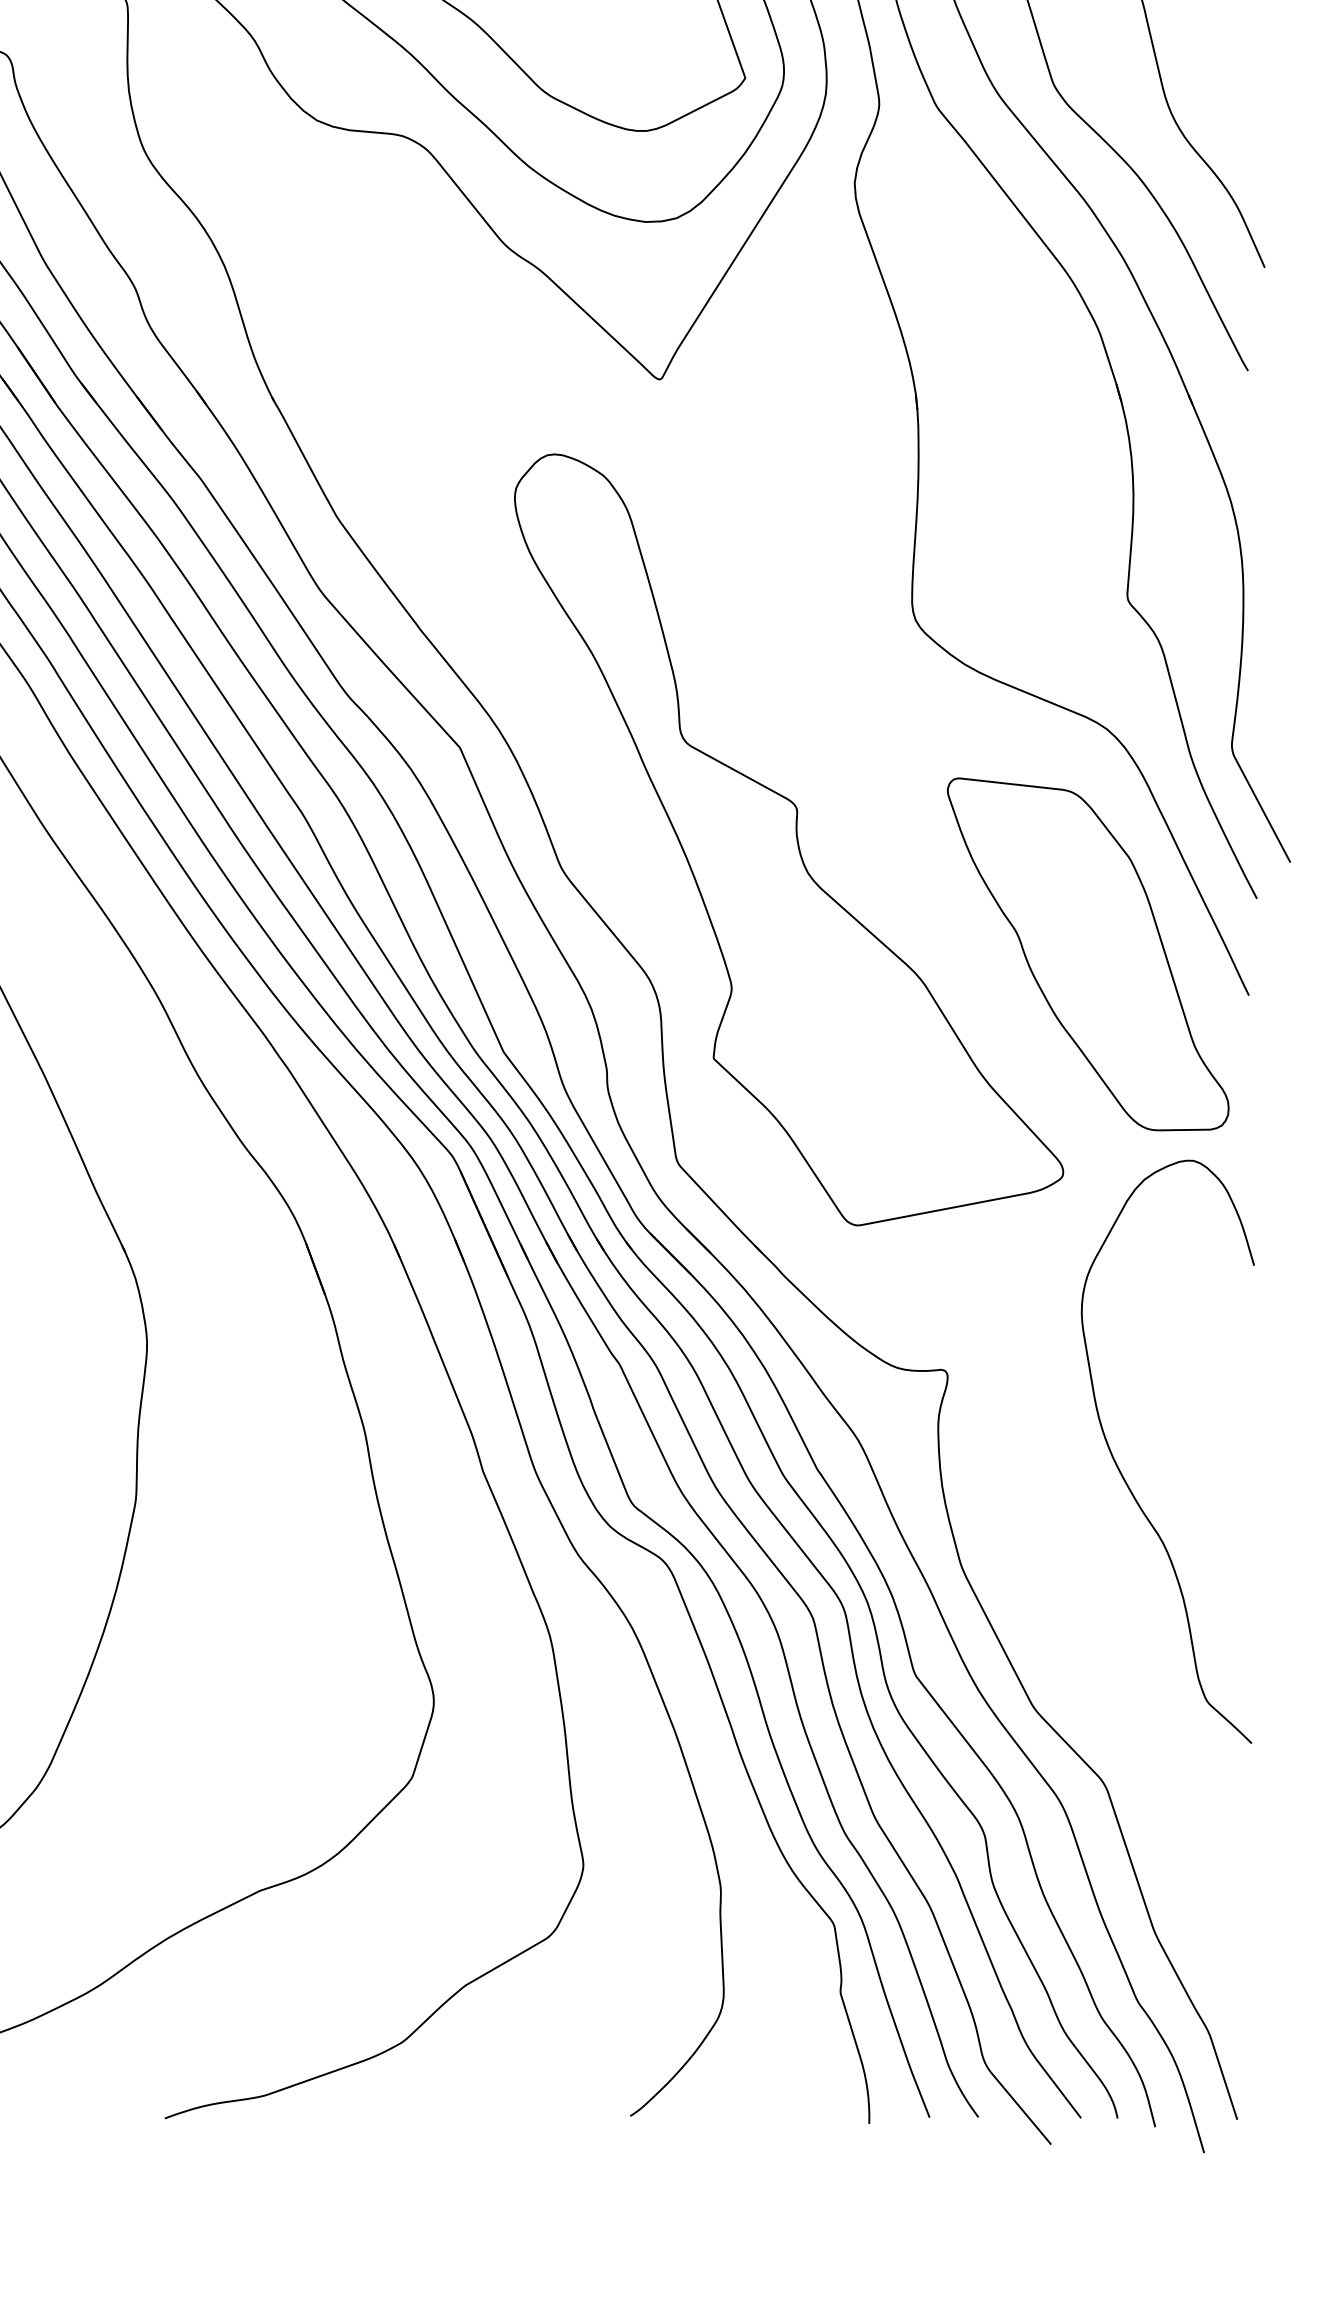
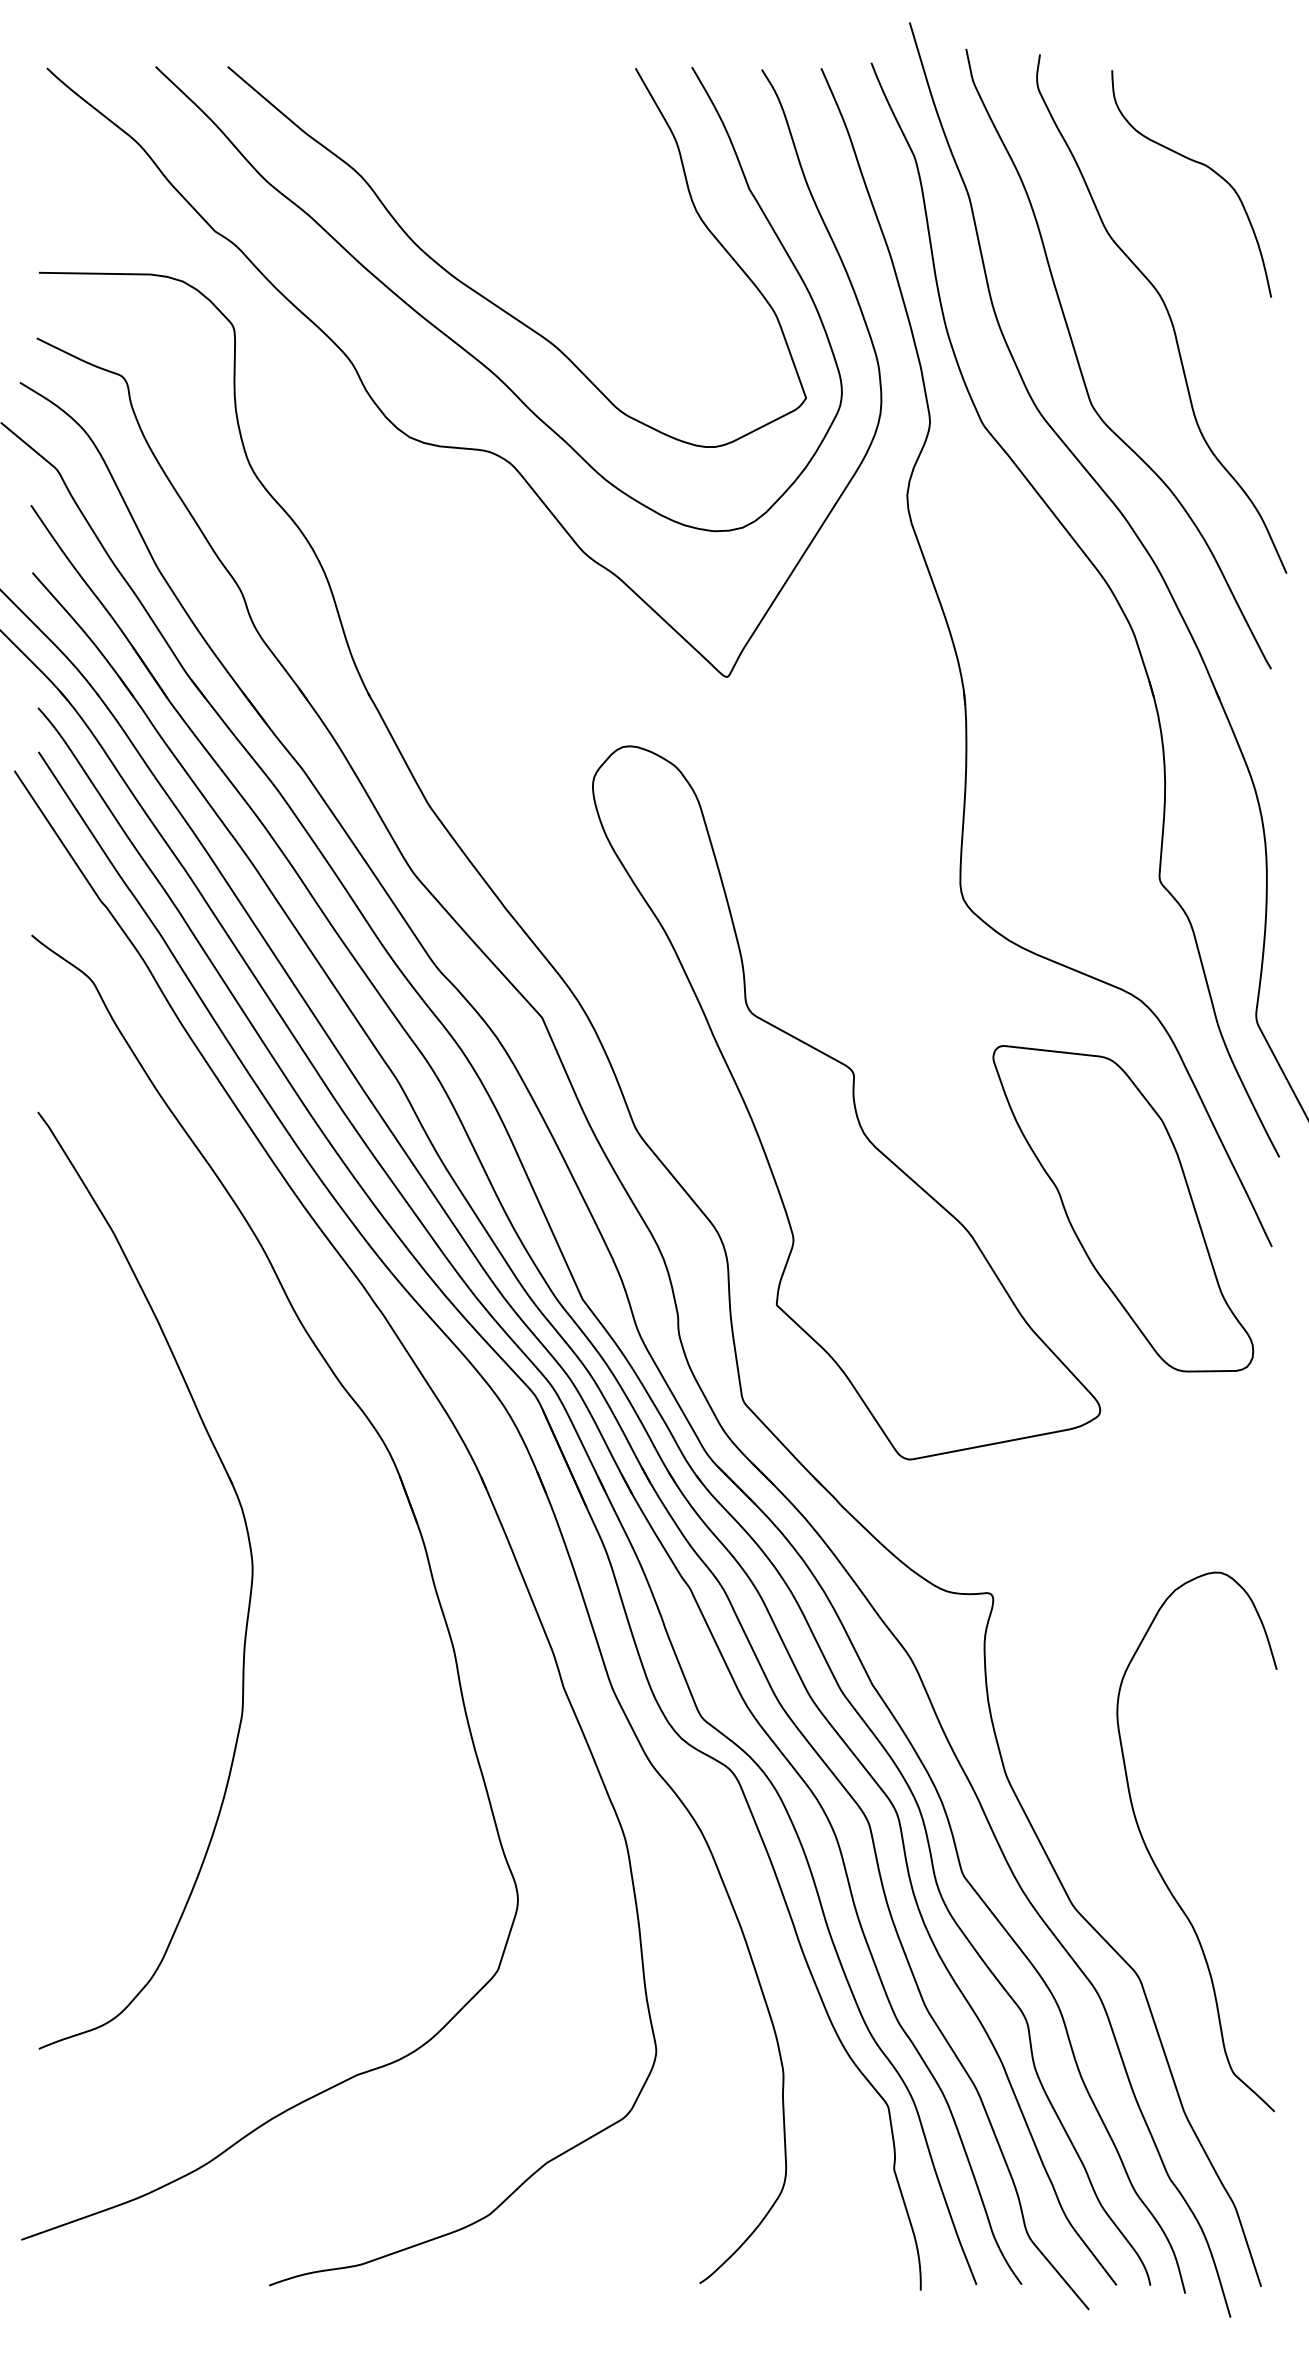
curve: (1121, 1472) -> (1154, 1861), moved

